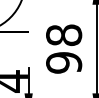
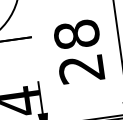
text: (64, 62) -> (82, 68), 98 -> 28

